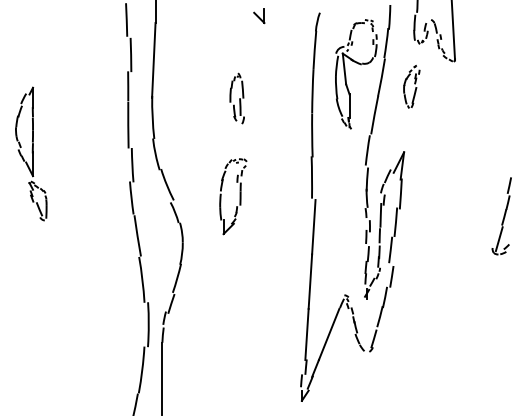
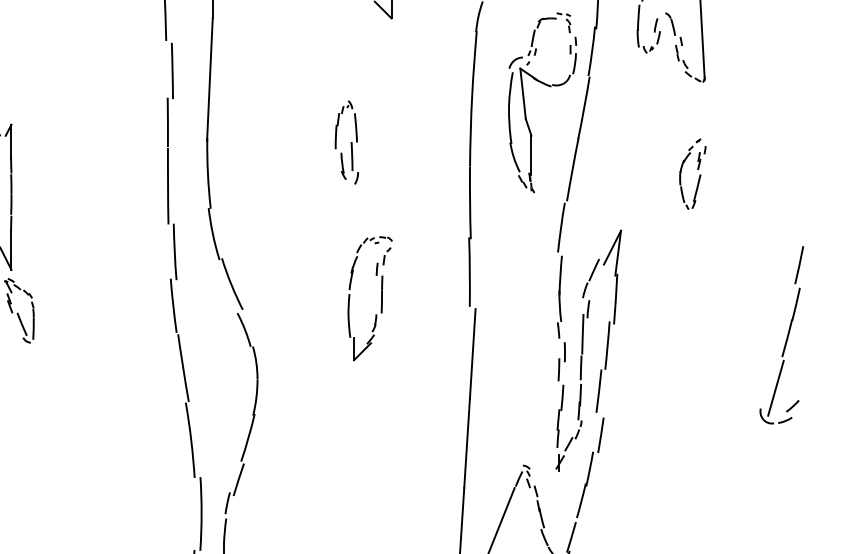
part: (411, 86) -> (692, 173), moved
part: (233, 196) -> (370, 298), moved
part: (501, 216) -> (781, 336), size x1.4

